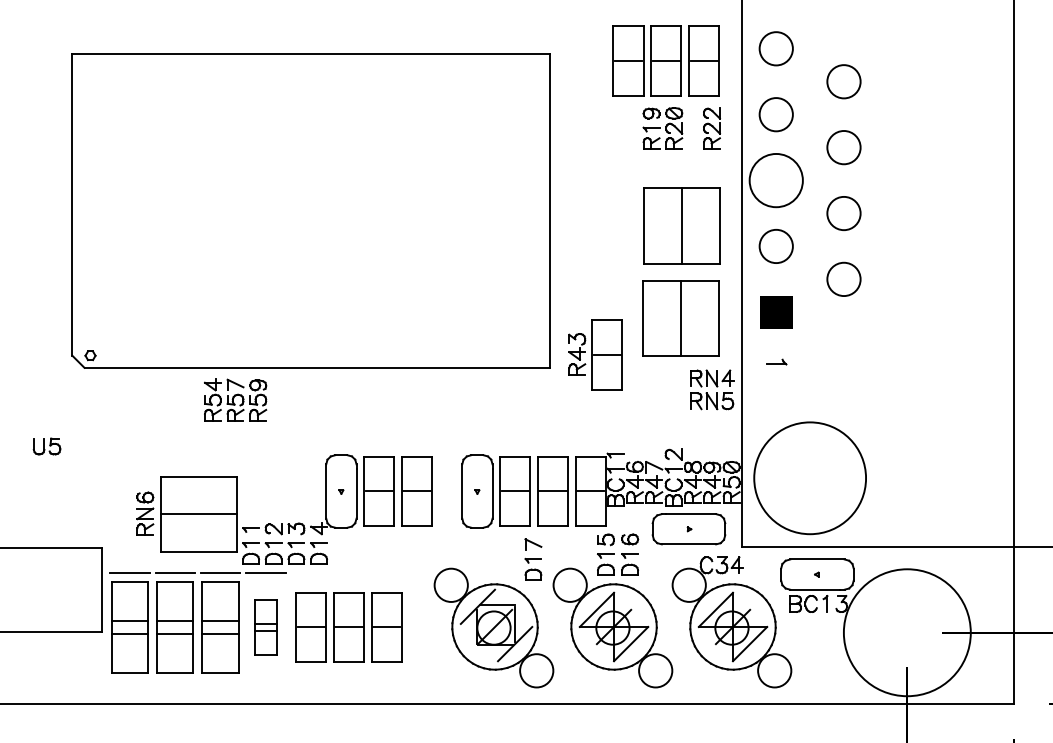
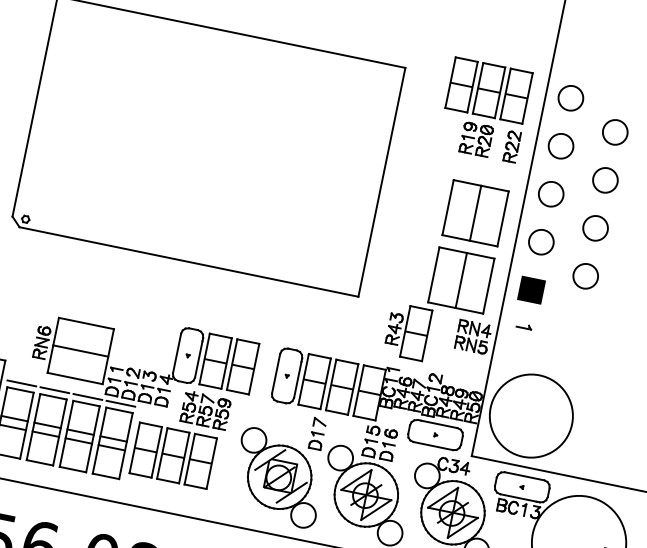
circle: (775, 180) -> (550, 194), size x0.62
part: (595, 354) -> (407, 331), moved
part: (235, 399) -> (205, 410), moved
part: (265, 627) -> (112, 443), size x1.67

